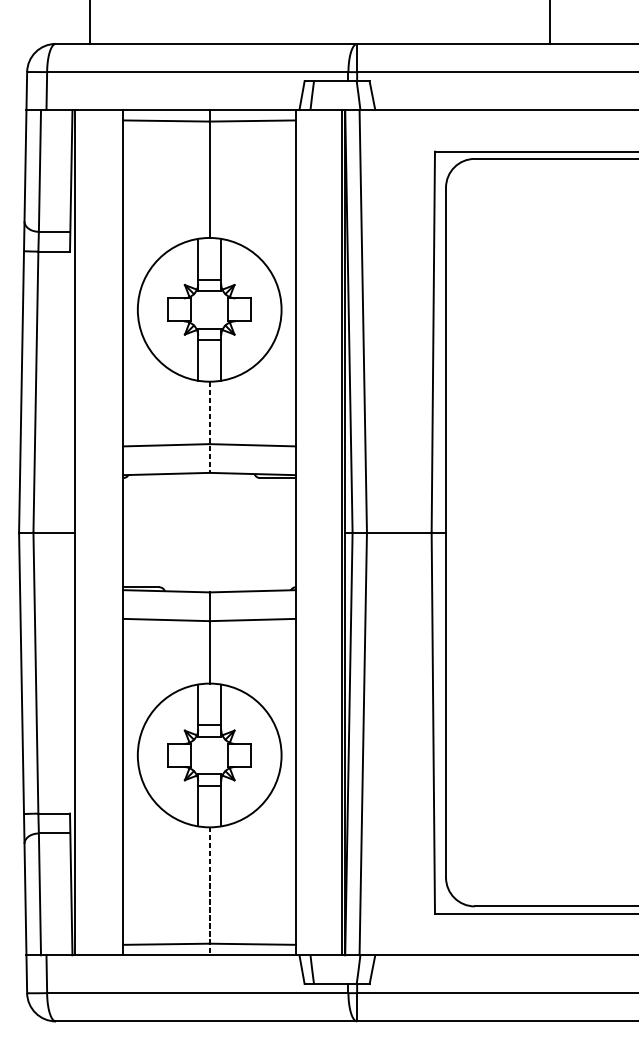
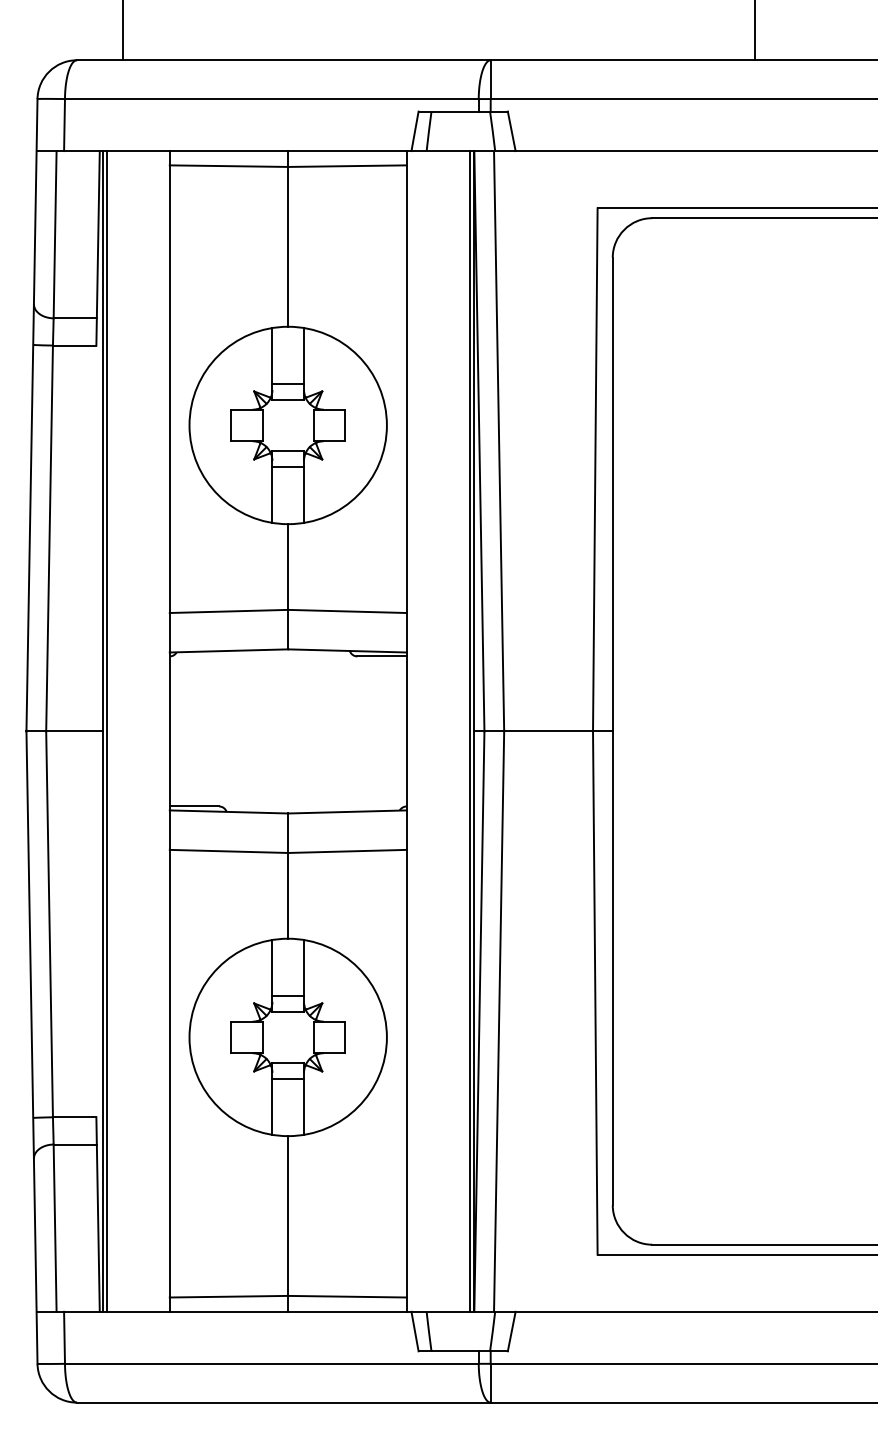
line: (209, 427) -> (288, 586), dashed -> solid
line: (77, 532) -> (106, 731), added
line: (209, 890) -> (288, 1223), dashed -> solid

